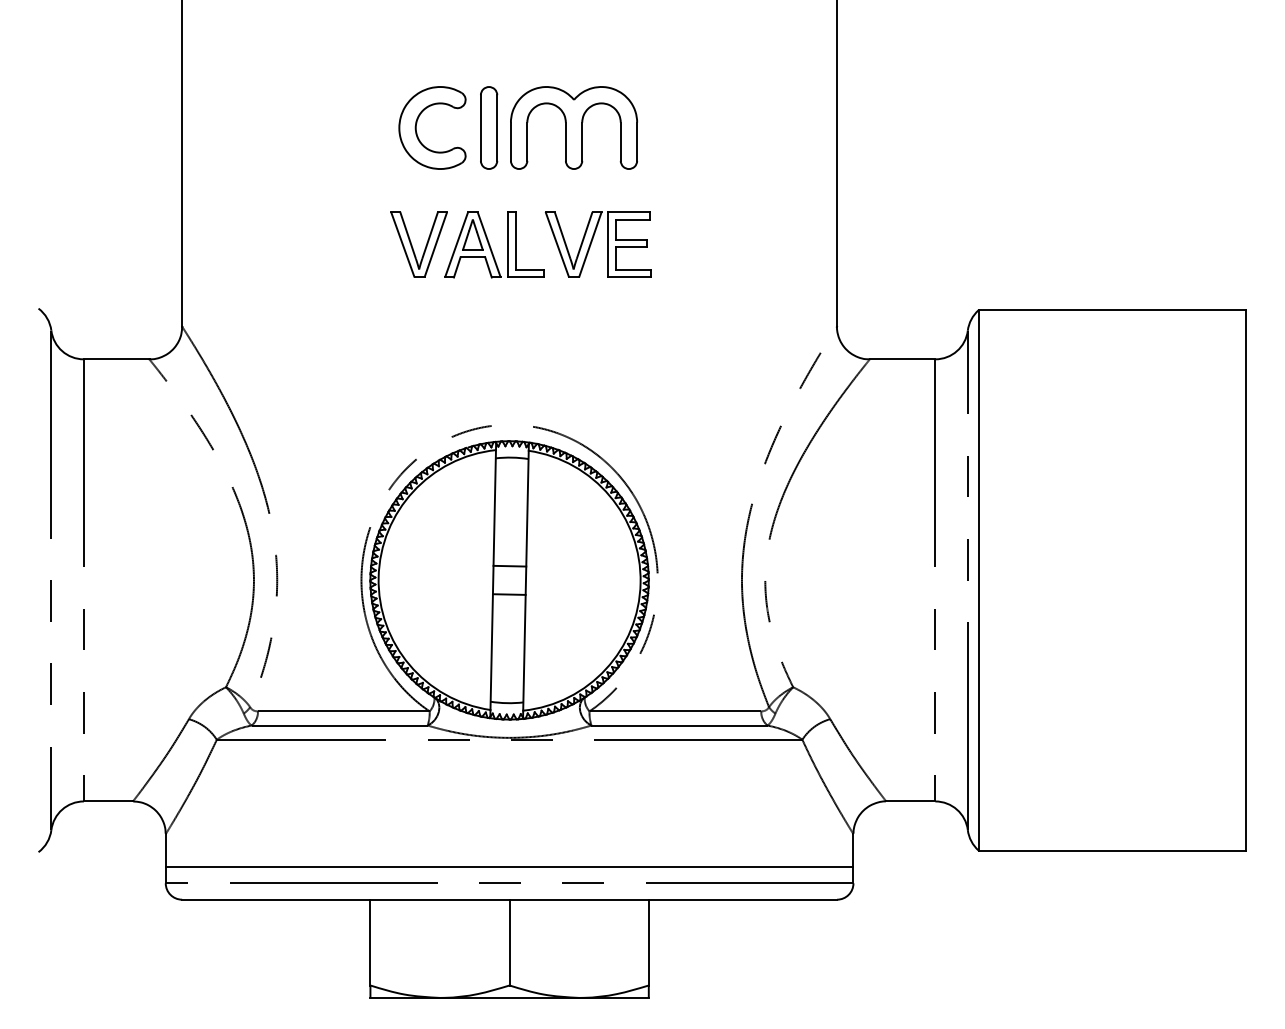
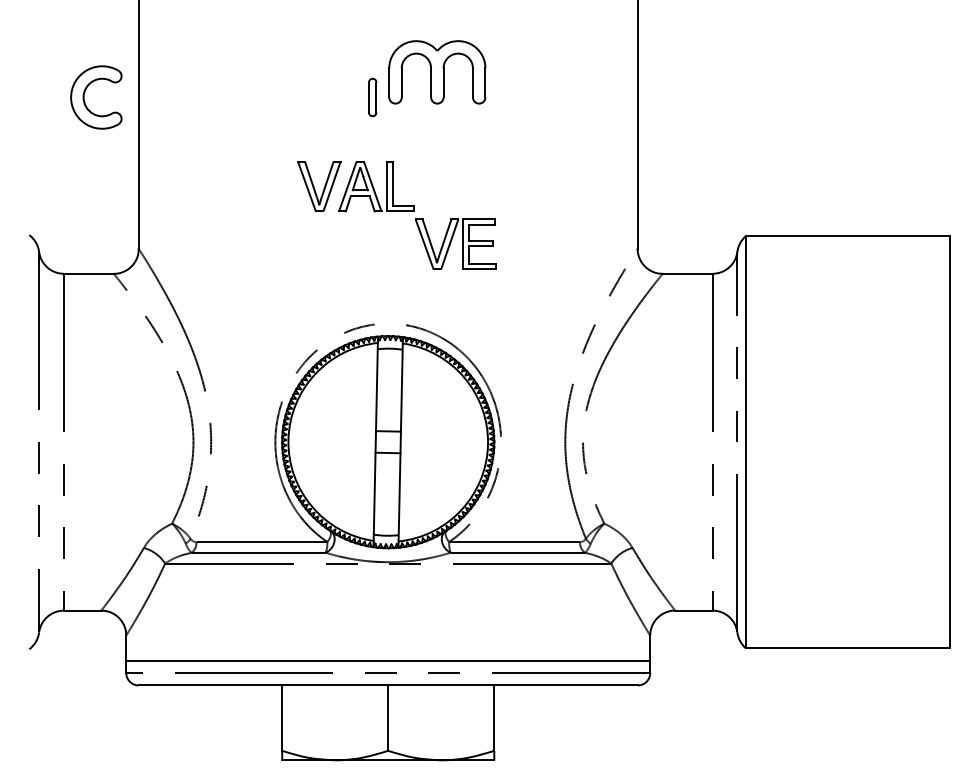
part: (417, 123) -> (84, 94), moved
part: (489, 127) -> (372, 97), size x0.6
part: (573, 127) -> (436, 72), moved
part: (597, 244) -> (455, 244), moved

